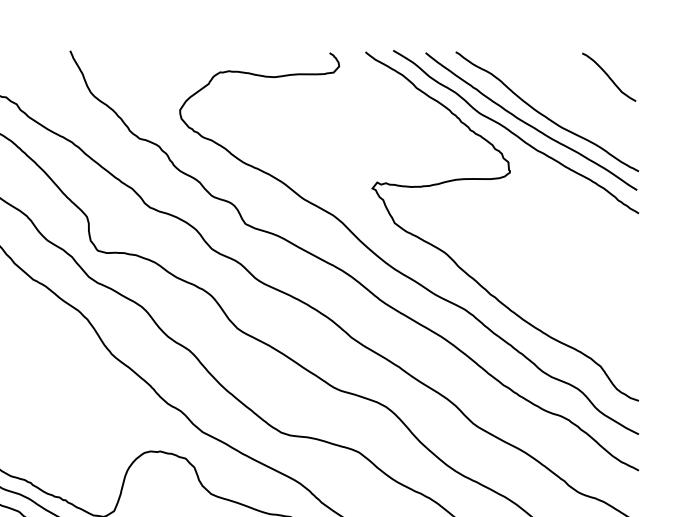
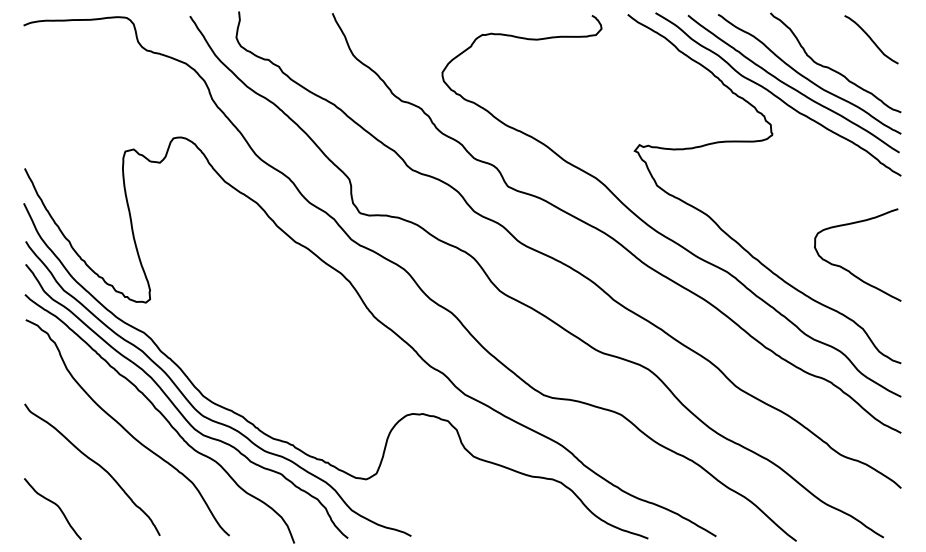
curve: (570, 106) -> (832, 68), added
curve: (587, 308) -> (849, 270), added

